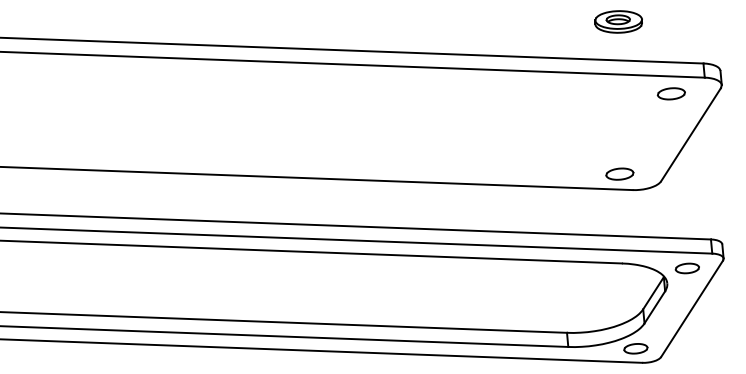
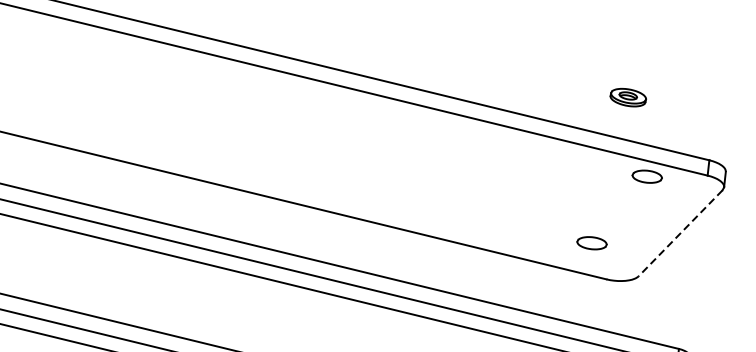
part: (618, 21) -> (628, 97), size x0.7
part: (670, 93) -> (646, 176), moved
line: (690, 135) -> (679, 233), solid -> dashed
part: (619, 173) -> (591, 242), moved

